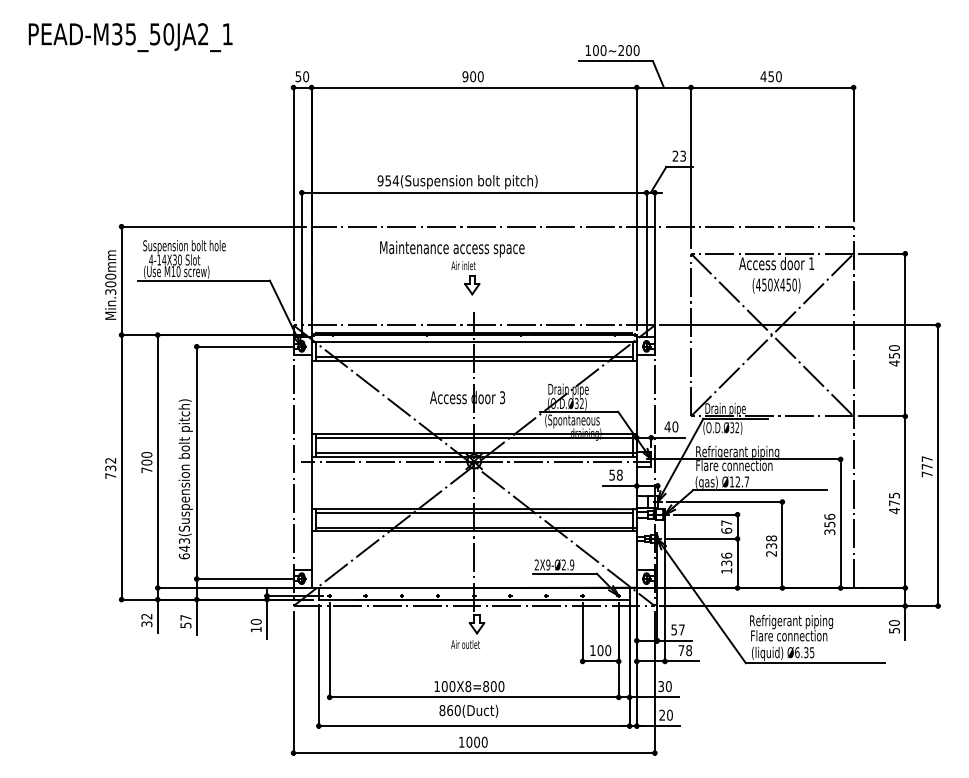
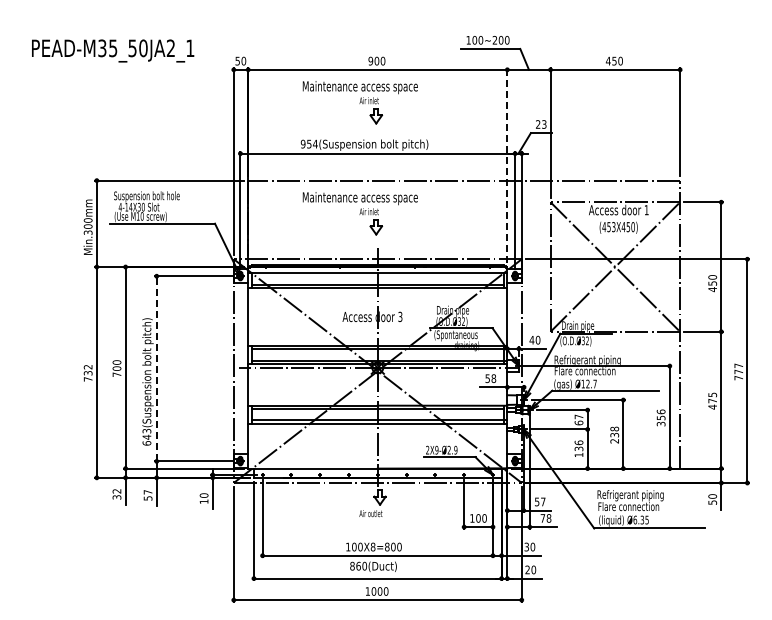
text: (131, 36) -> (113, 50), moved
part: (451, 128) -> (359, 102), added
line: (636, 207) -> (507, 165), solid -> dashed
text: (770, 285) -> (613, 227), (450X450) -> (453X450)
line: (196, 462) -> (156, 368), solid -> dashed

